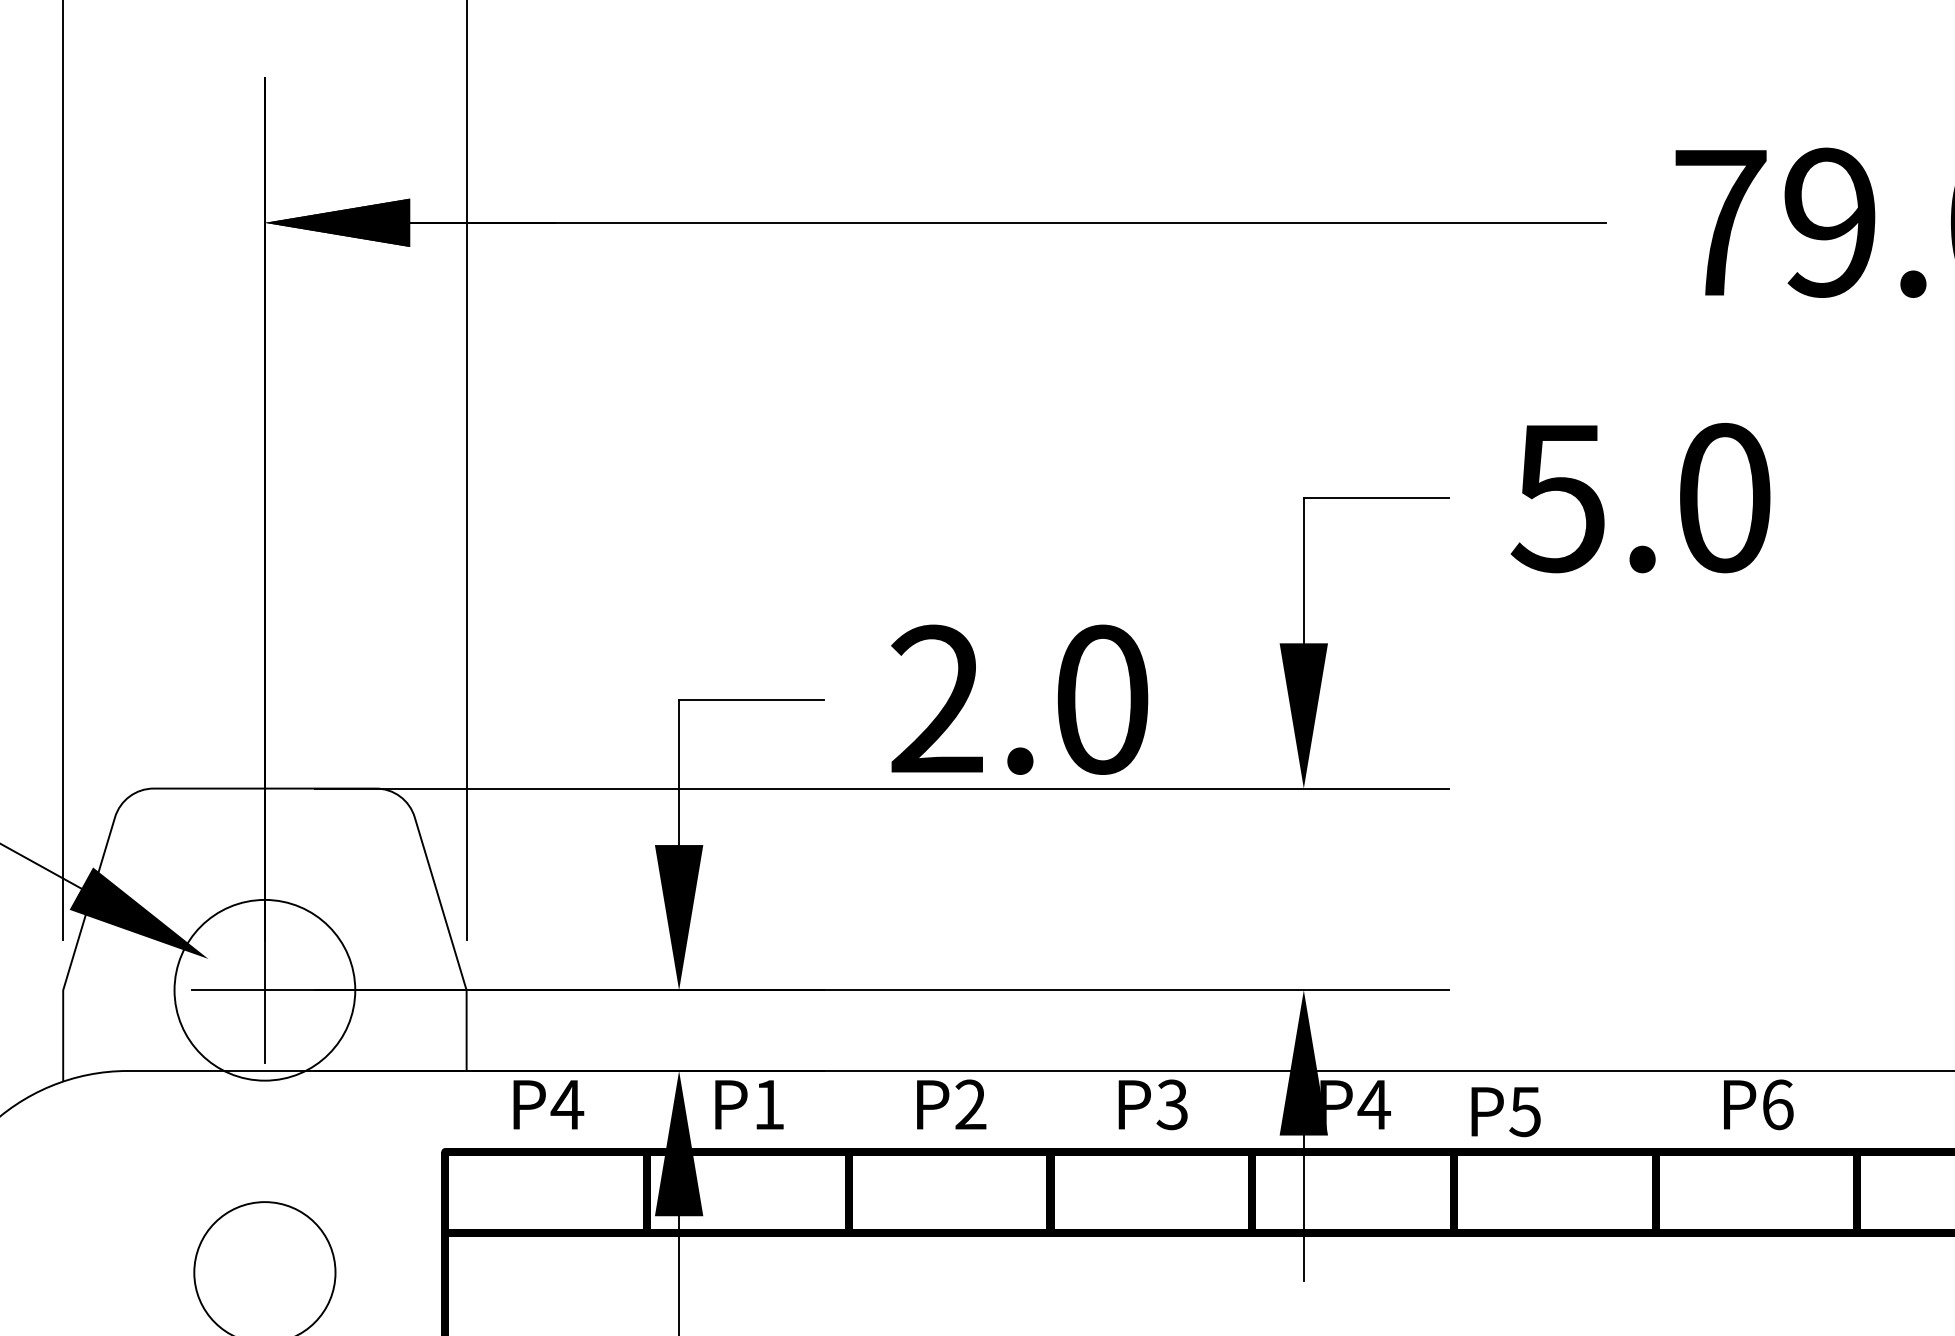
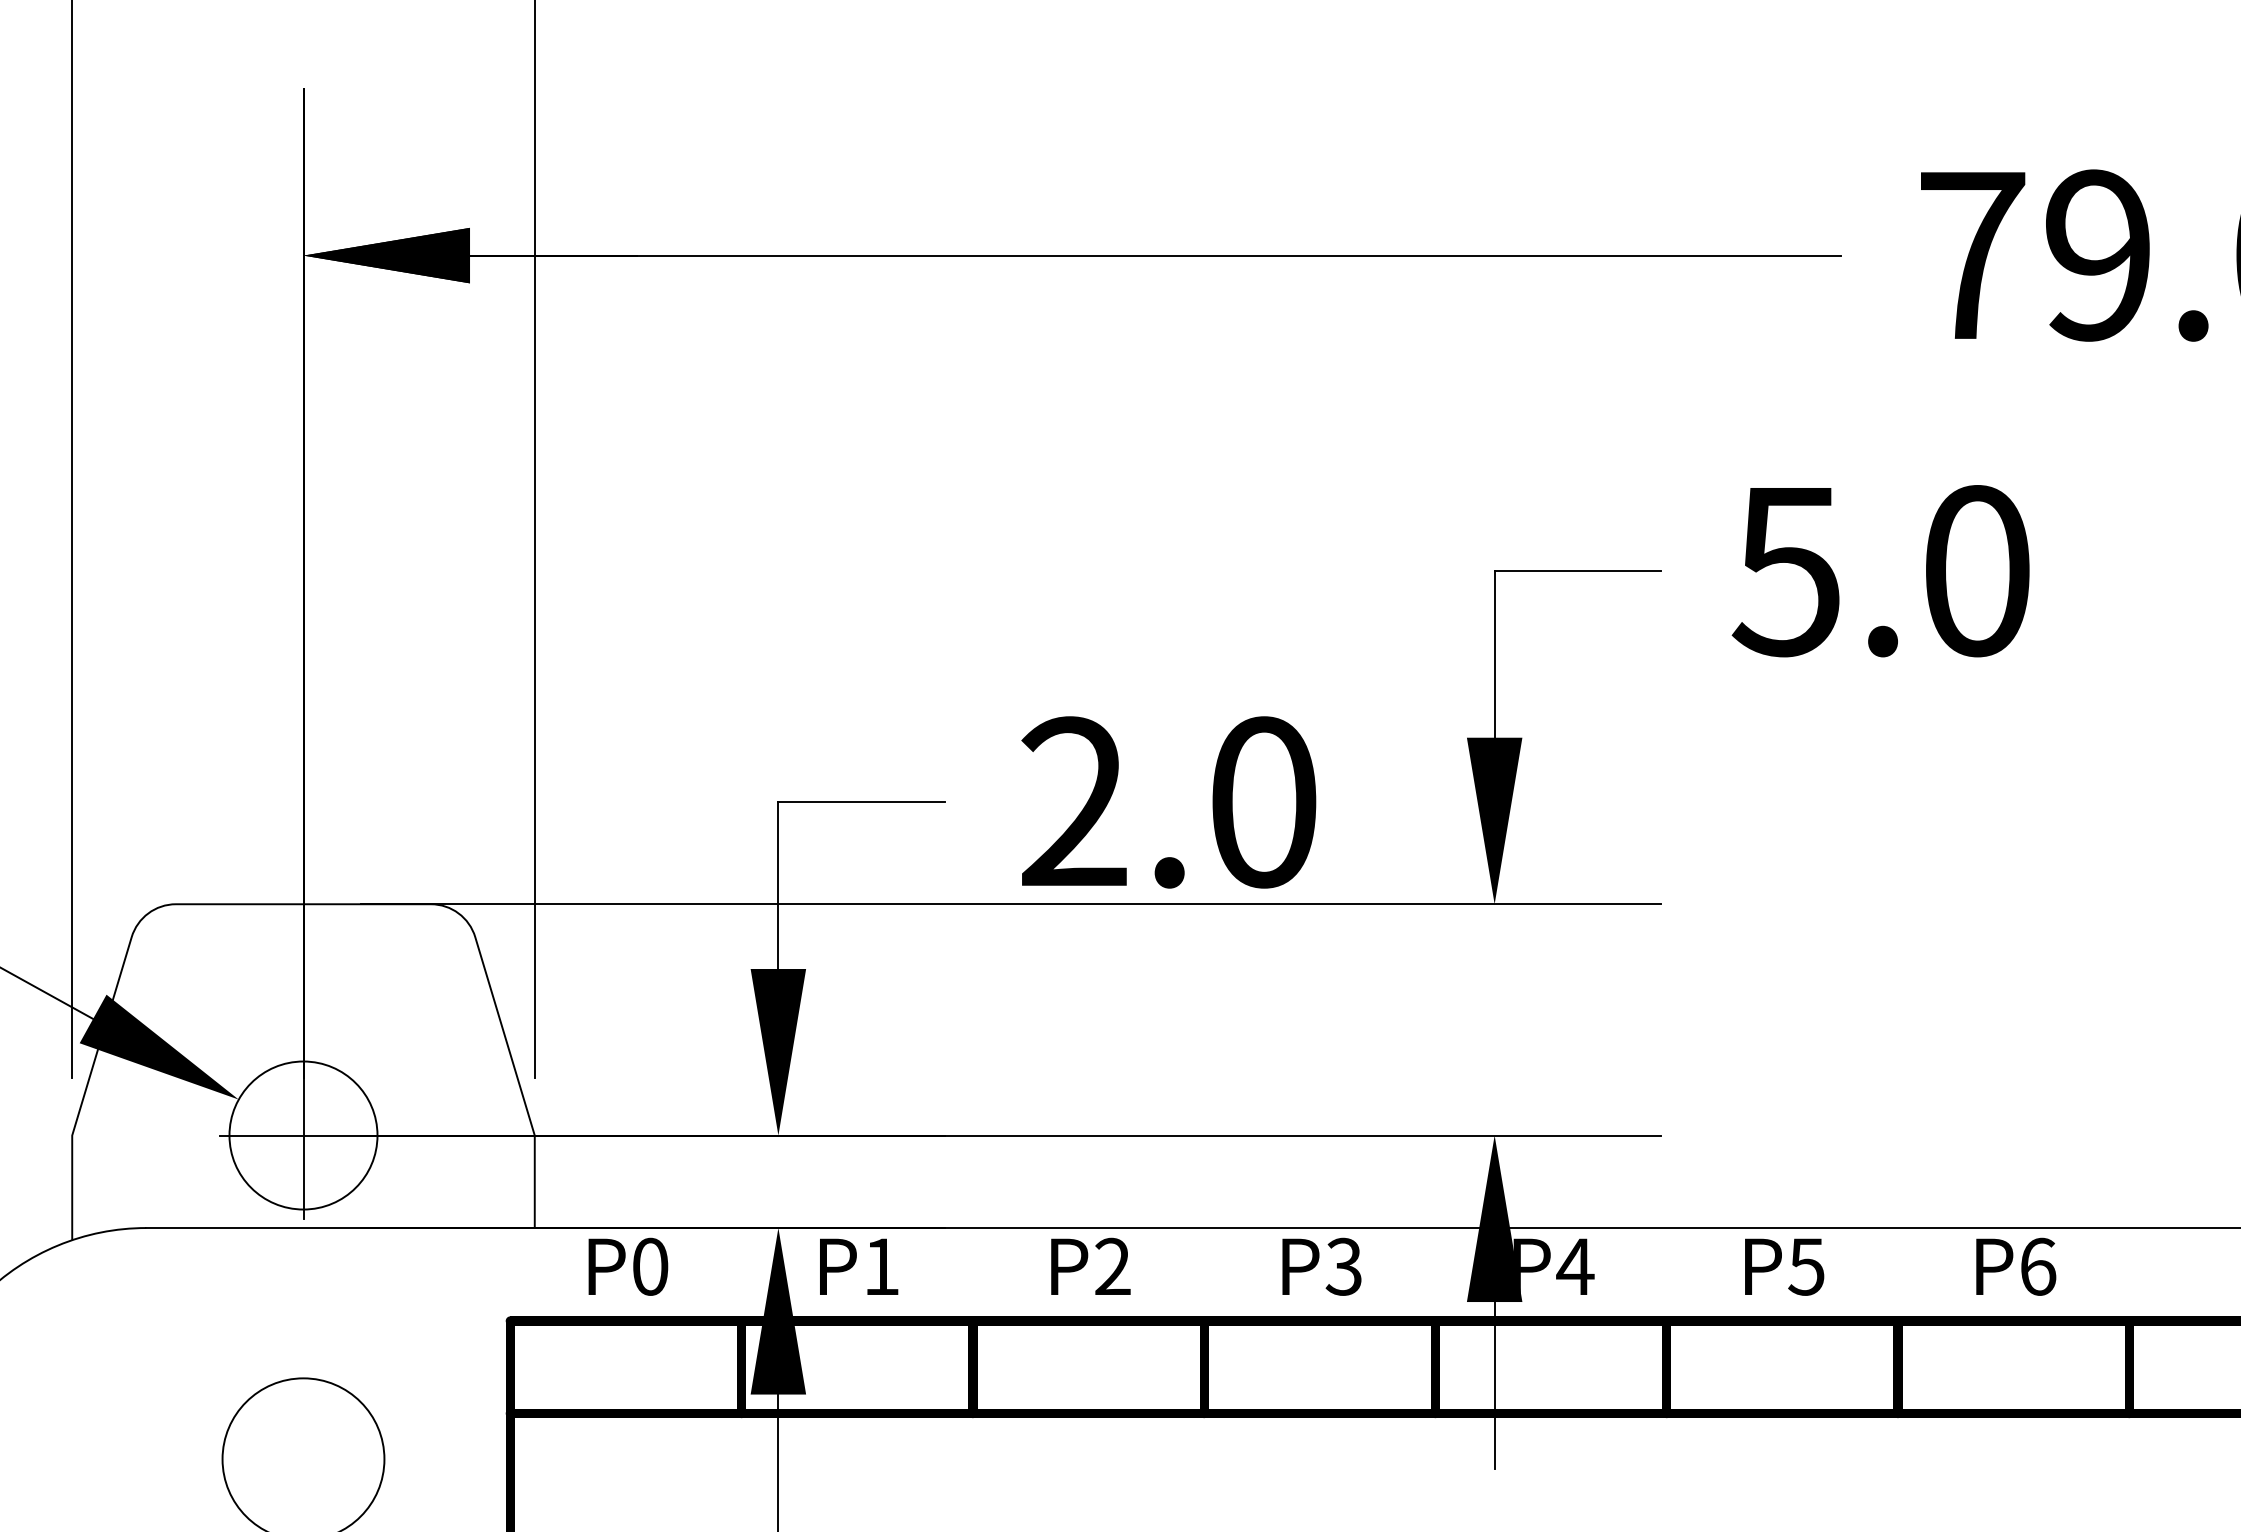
circle: (264, 990) -> (303, 1135), size x0.71
text: (567, 1104) -> (650, 1266), P4 -> P0
text: (1506, 1111) -> (1784, 1266), moved

